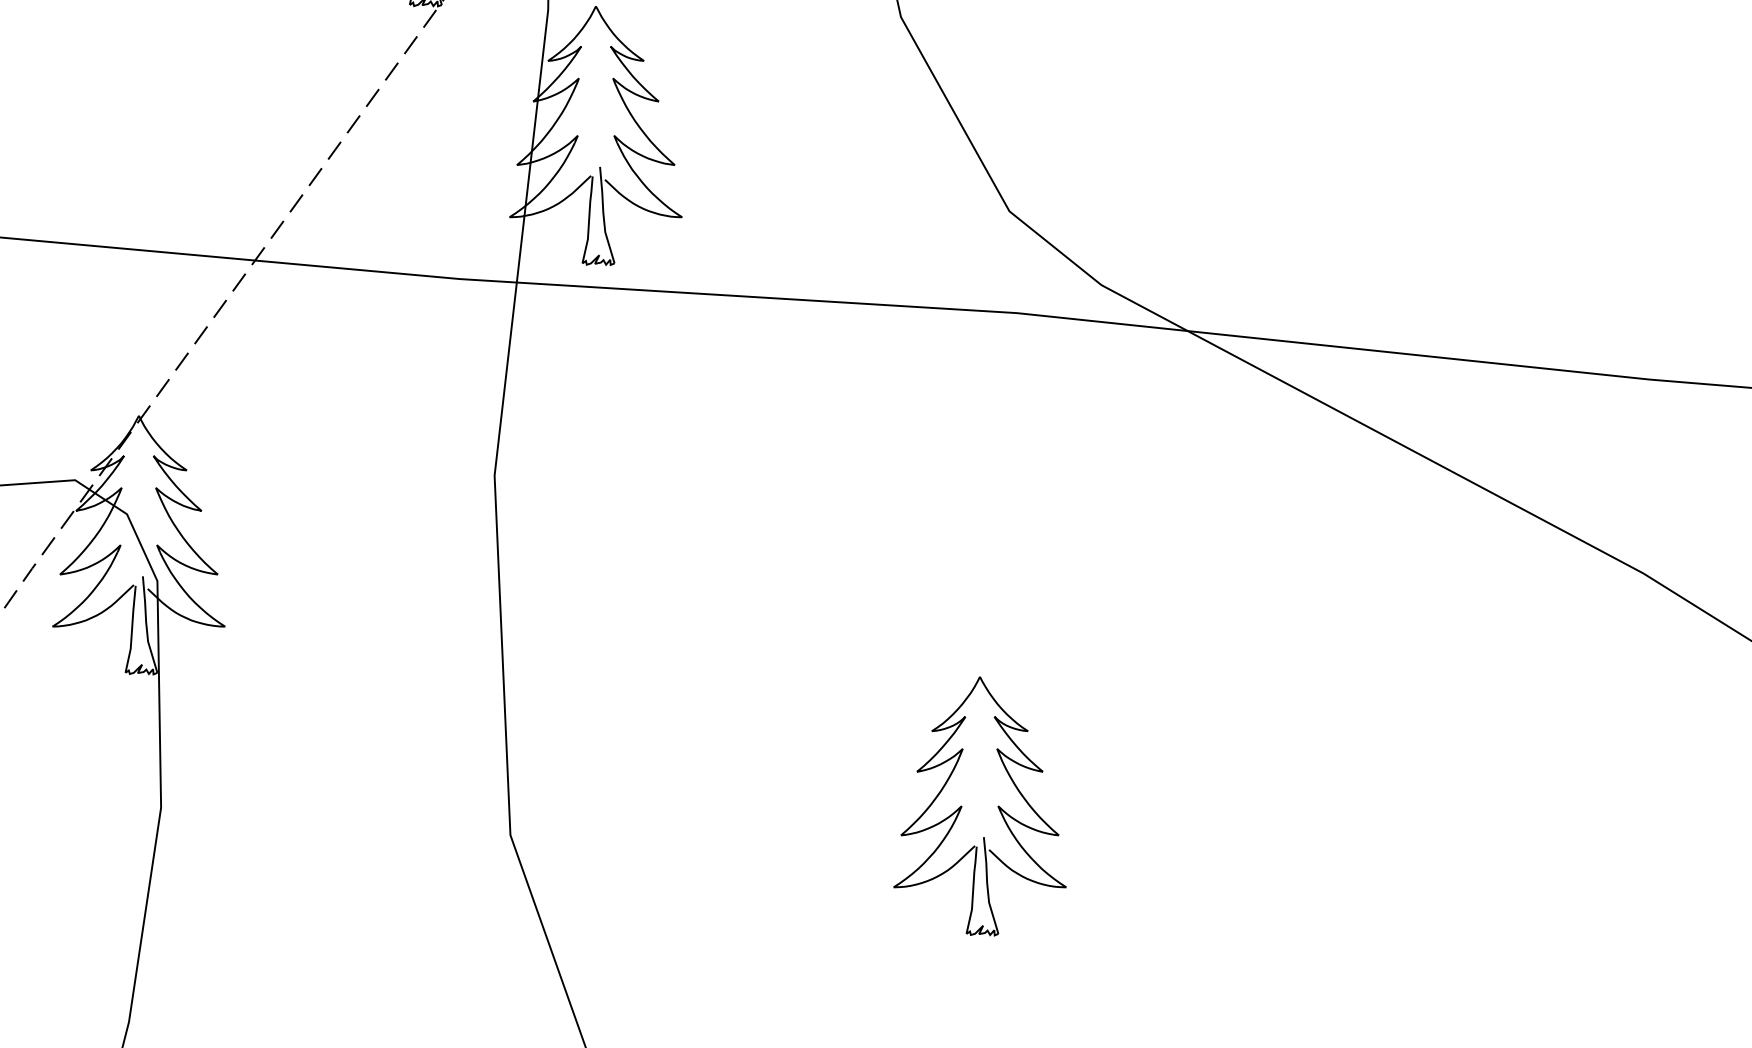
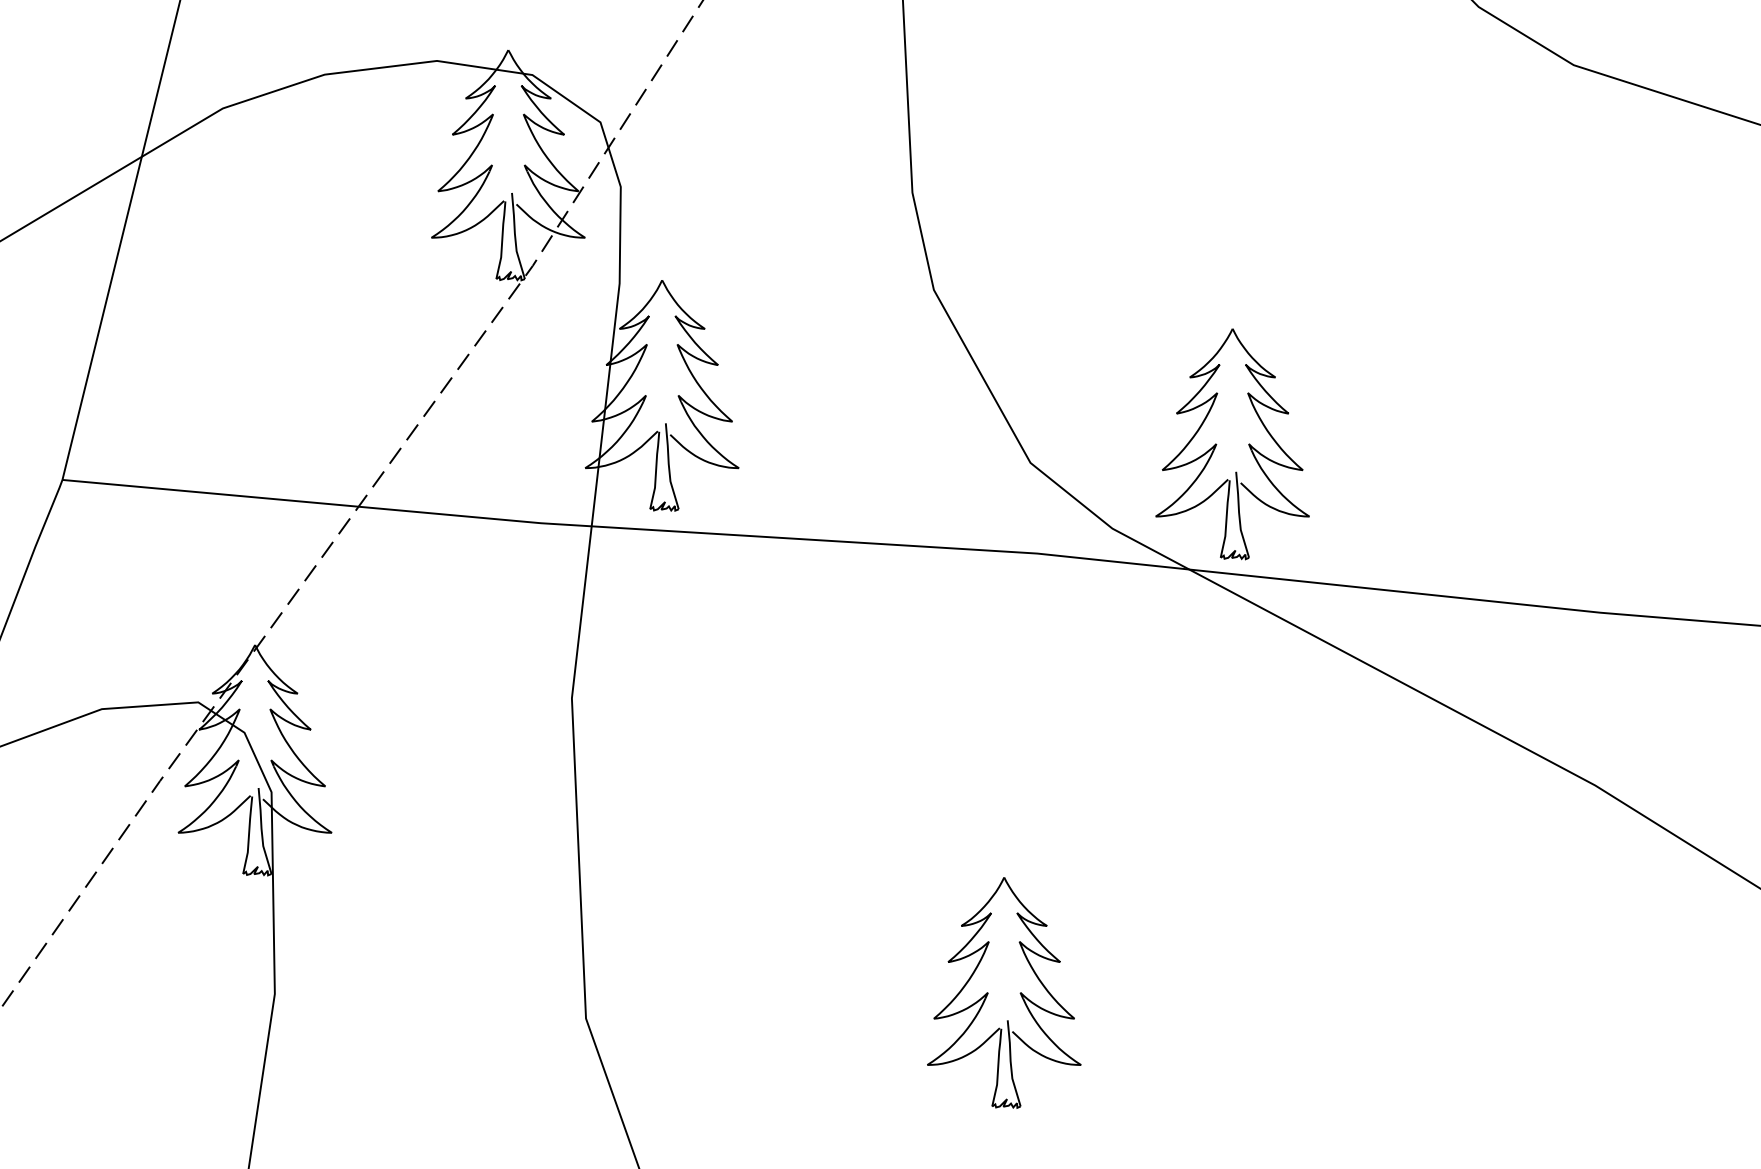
part: (1219, 190) -> (1217, 444), added

